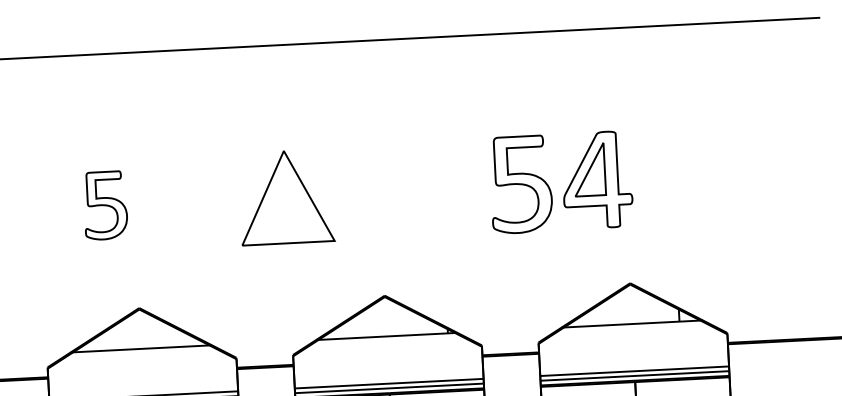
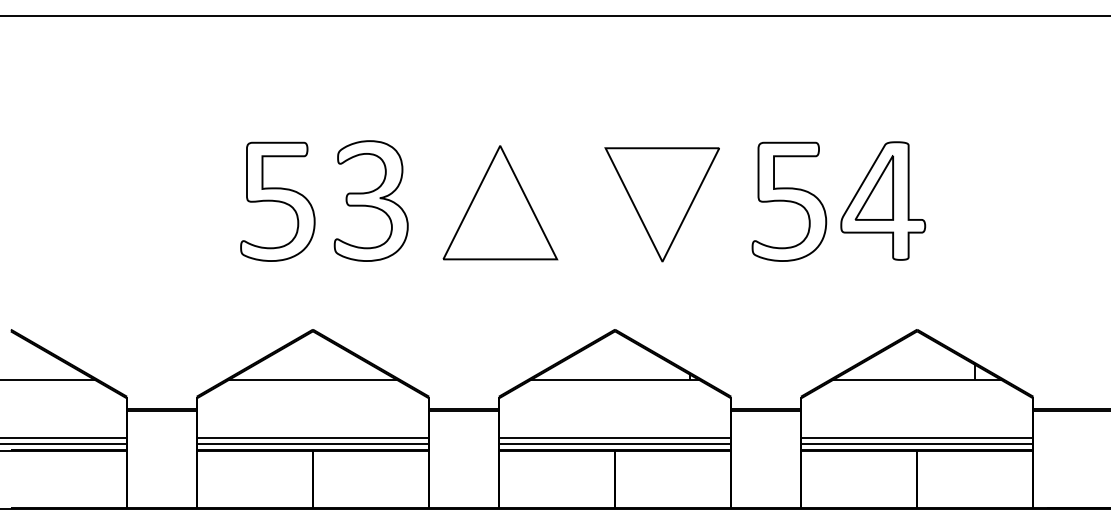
part: (417, 192) -> (661, 204), added
part: (180, 200) -> (370, 200), added
part: (105, 205) -> (277, 201), size x1.43

